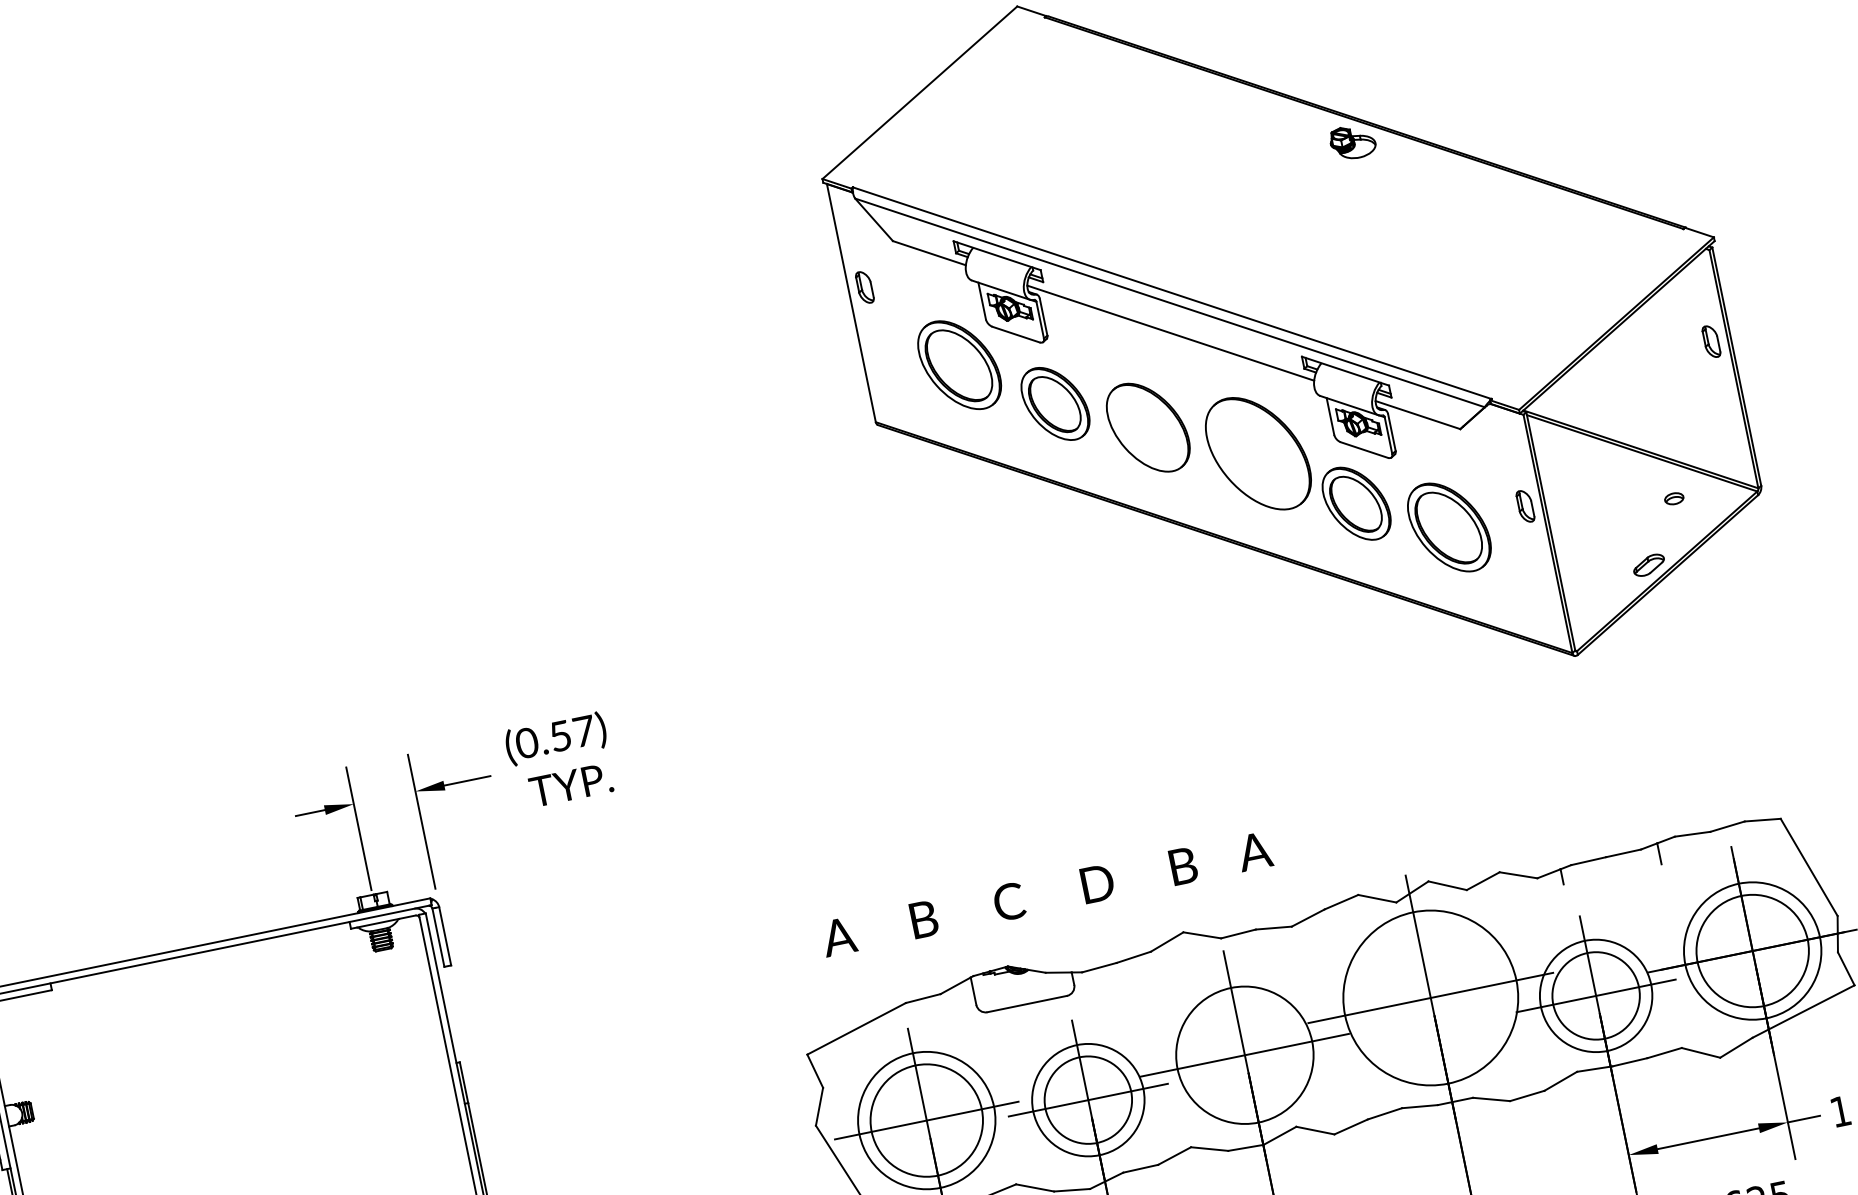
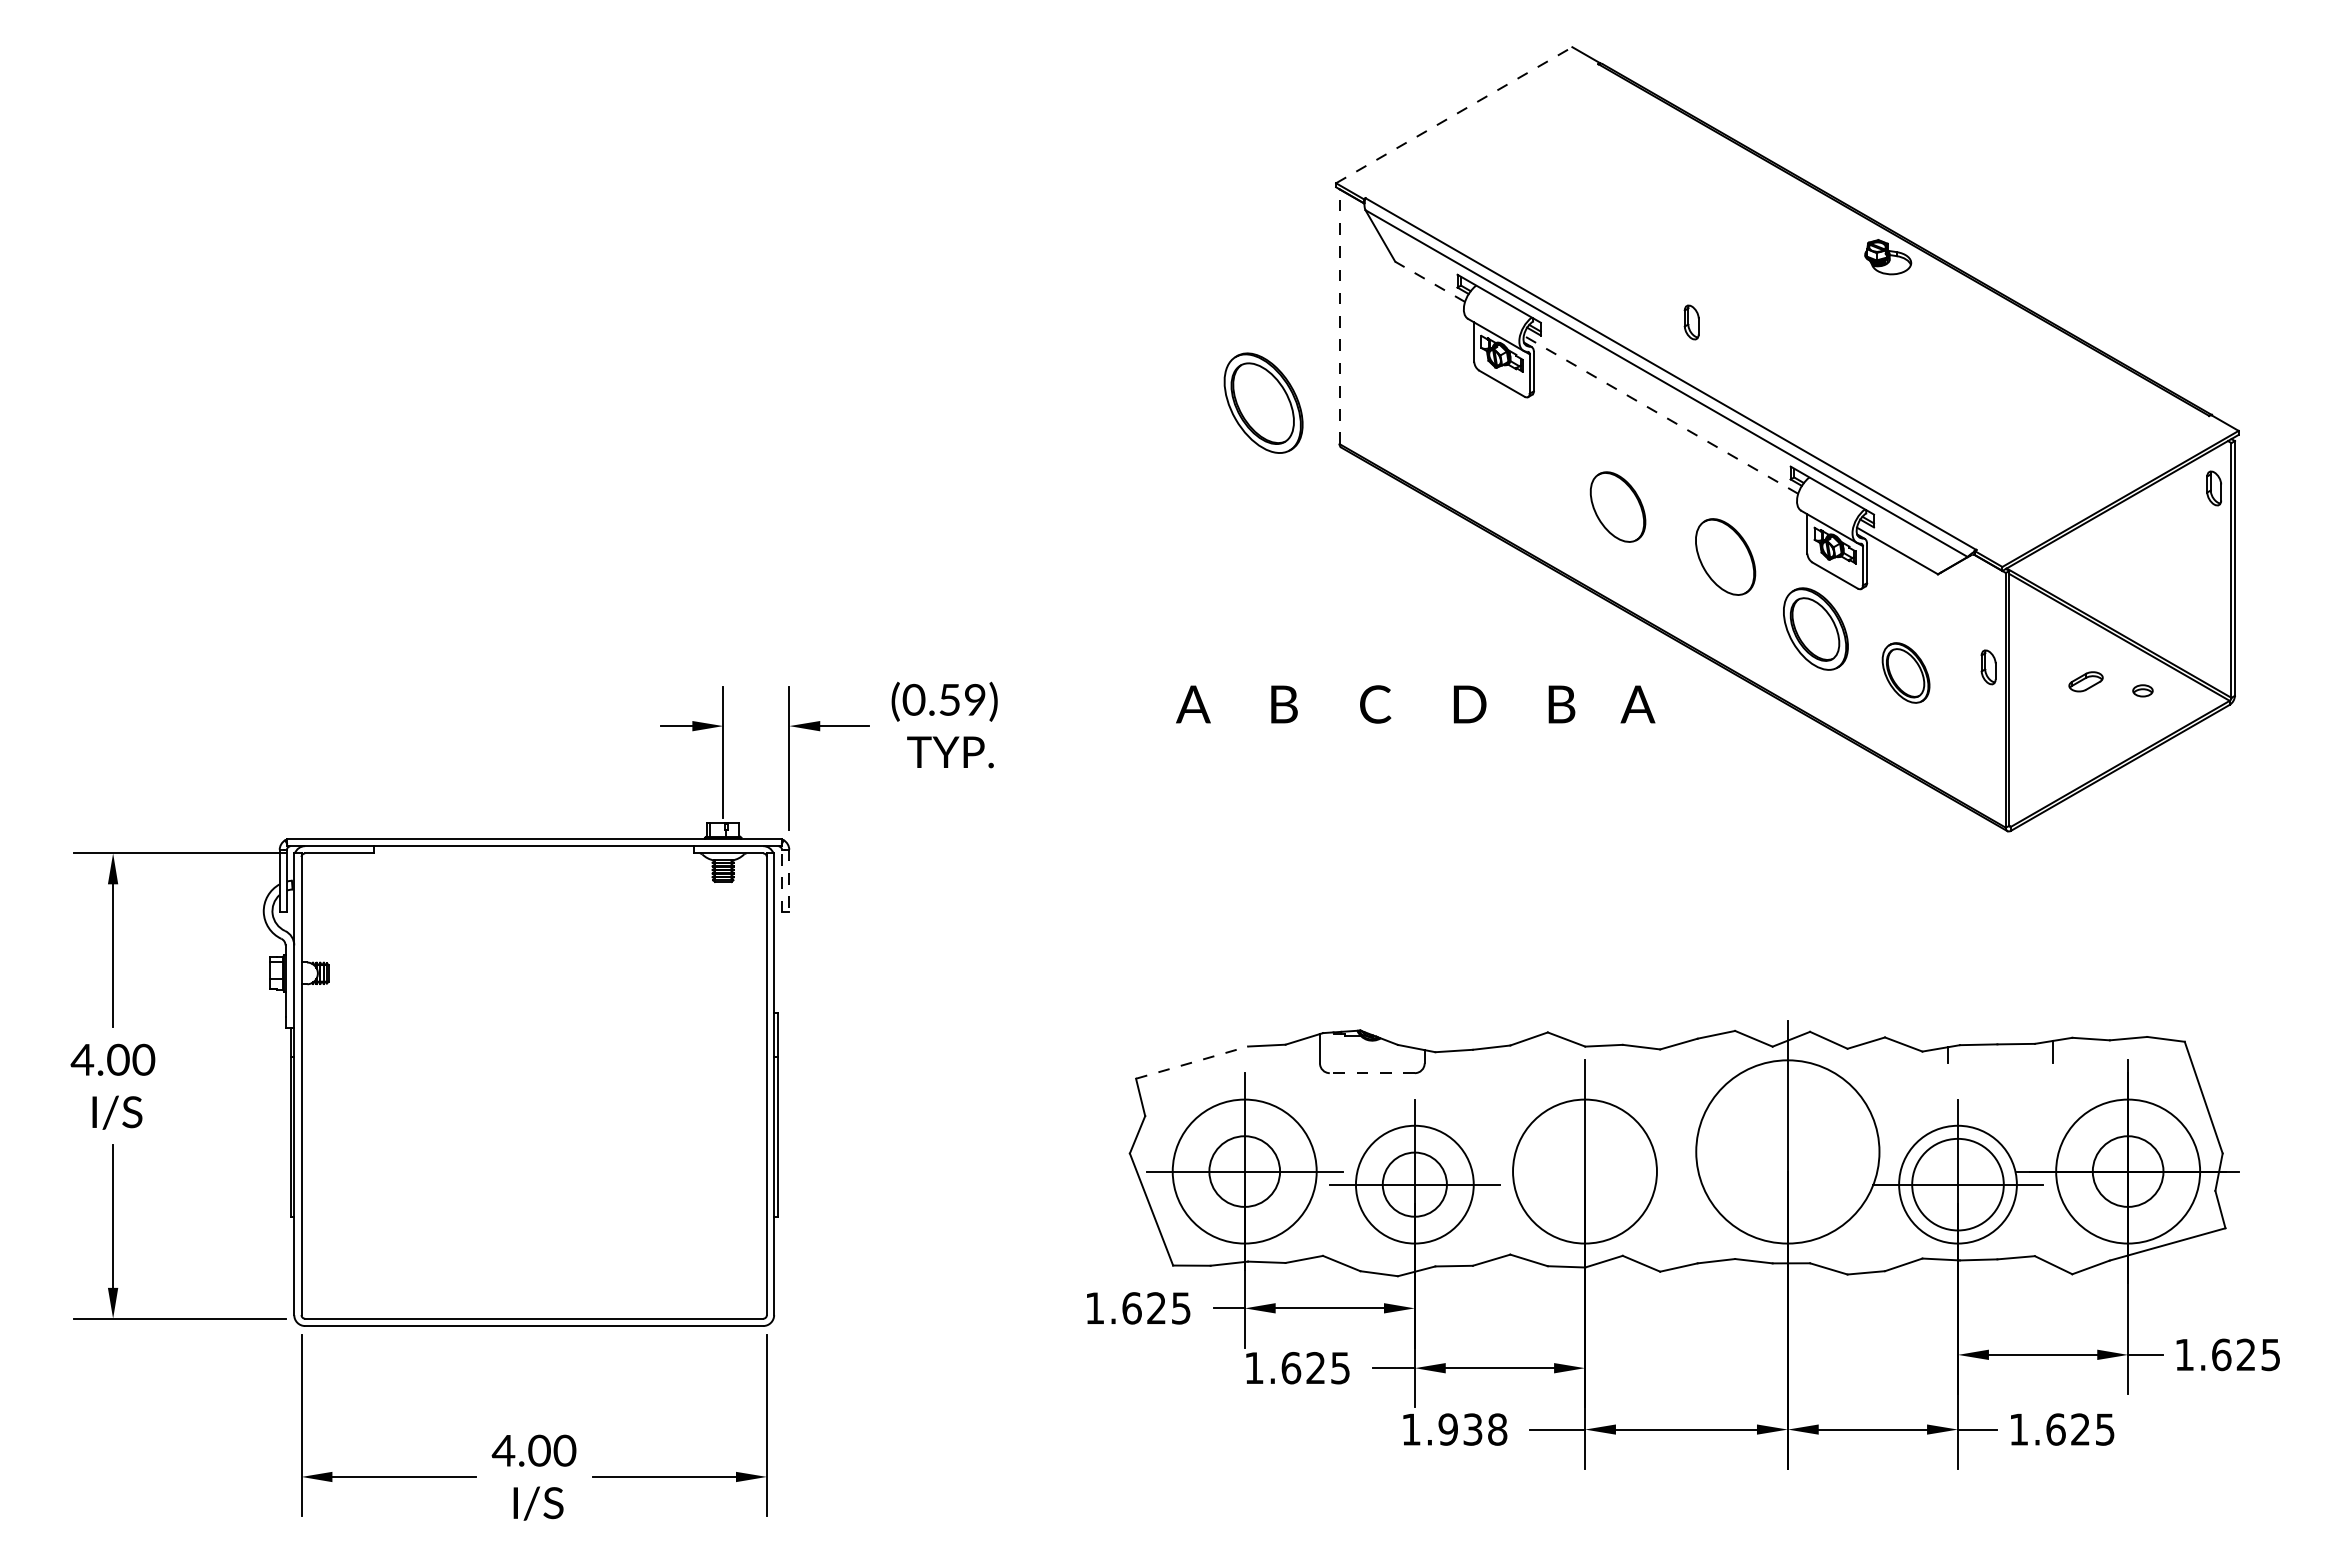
line: (920, 92) -> (1454, 114), solid -> dashed
line: (928, 252) -> (1429, 281), solid -> dashed
part: (864, 287) -> (1691, 322), moved
line: (851, 302) -> (1339, 316), solid -> dashed
line: (1170, 332) -> (1660, 414), solid -> dashed
part: (1710, 341) -> (2213, 488), moved
part: (959, 364) -> (1263, 402), moved
part: (1055, 403) -> (1527, 462), removed
part: (1147, 427) -> (1617, 506), size x0.7
part: (1258, 453) -> (1725, 556), size x0.6
part: (1448, 527) -> (1905, 672), size x0.6
part: (1648, 565) -> (2085, 681), moved
text: (584, 730) -> (975, 699), (0.57) -> (0.59)
text: (1046, 894) -> (1415, 704), moved
line: (445, 936) -> (789, 881), solid -> dashed
line: (438, 937) -> (782, 880), solid -> dashed
circle: (1753, 950) -> (2128, 1171), size x0.6
line: (1430, 997) -> (1787, 1151), removed
line: (1027, 1004) -> (1372, 1073), solid -> dashed
line: (857, 1028) -> (1192, 1062), solid -> dashed
line: (1244, 1055) -> (1584, 1171), removed
circle: (1087, 1100) -> (1414, 1184), size x0.7
circle: (926, 1120) -> (1244, 1171), size x0.6

